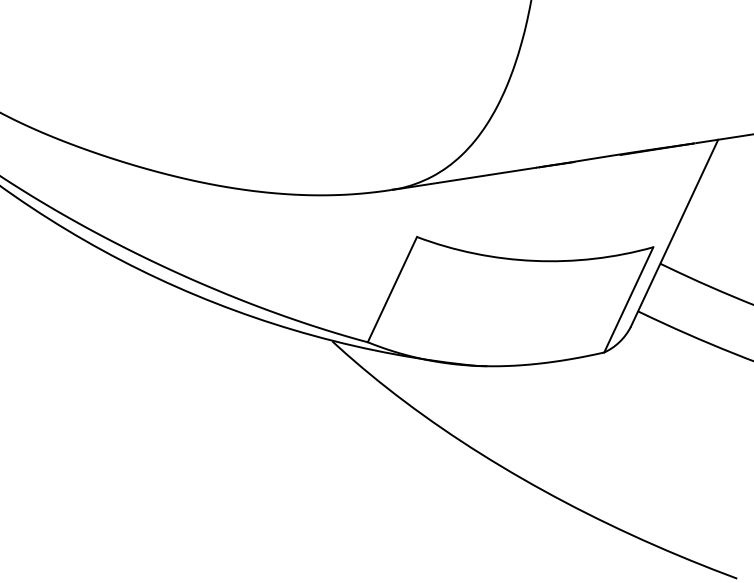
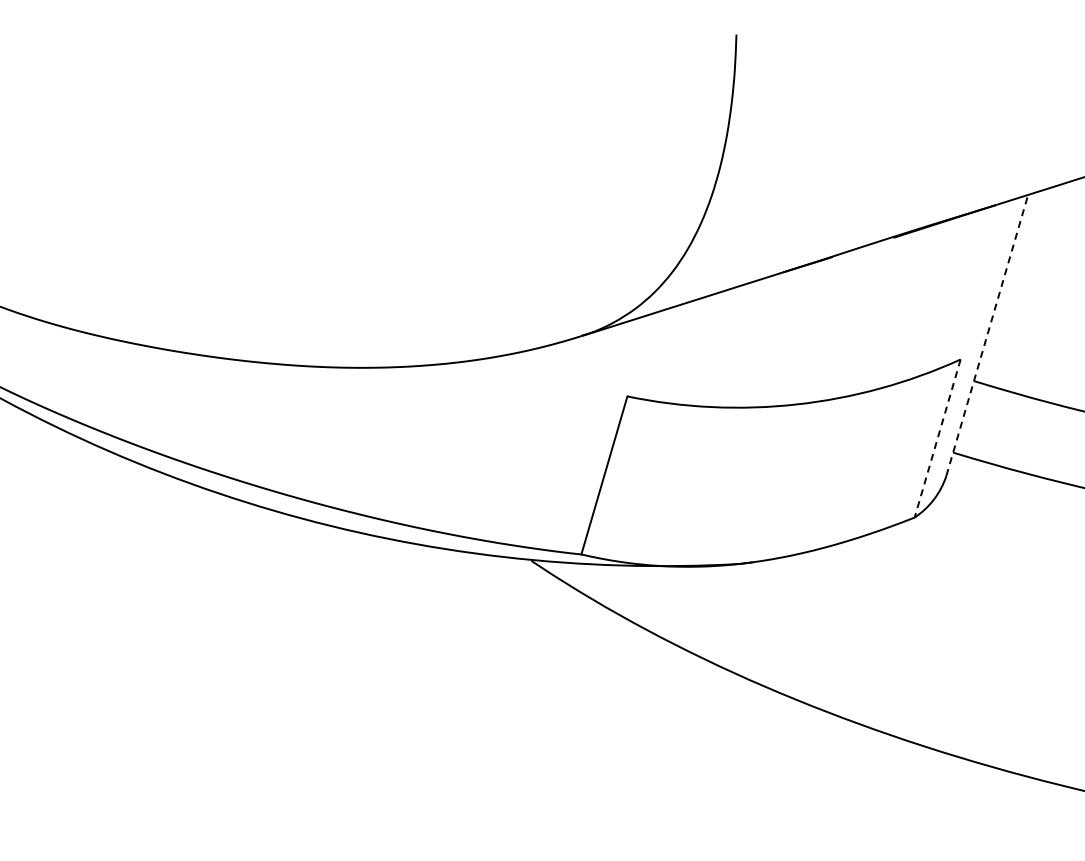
line: (674, 232) -> (987, 334), solid -> dashed
line: (628, 300) -> (937, 439), solid -> dashed

